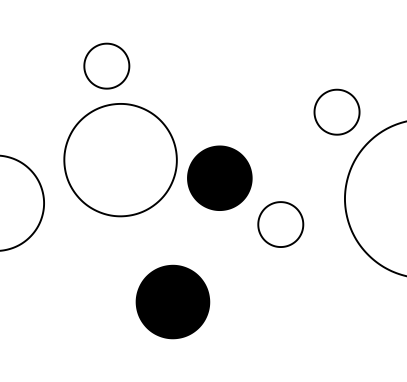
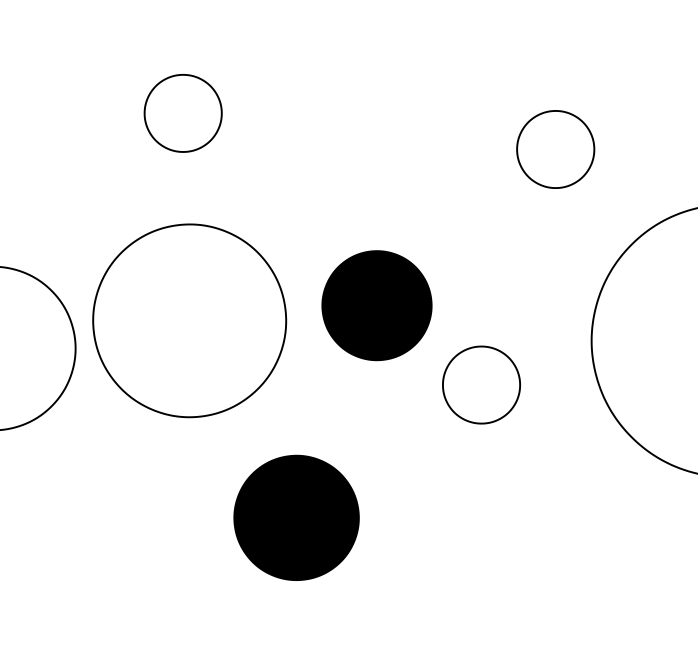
part: (336, 111) -> (554, 148), moved
part: (120, 160) -> (189, 321), moved

